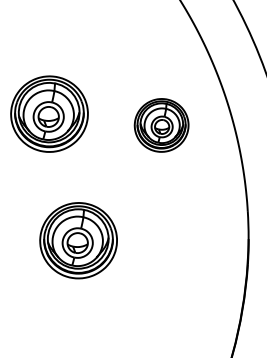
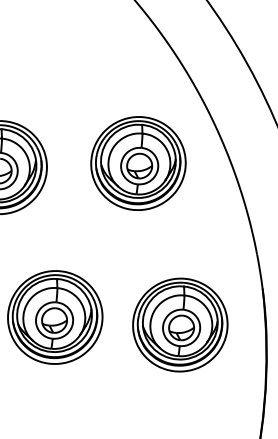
part: (161, 125) -> (138, 163), size x1.43
part: (178, 259) -> (180, 324), added

